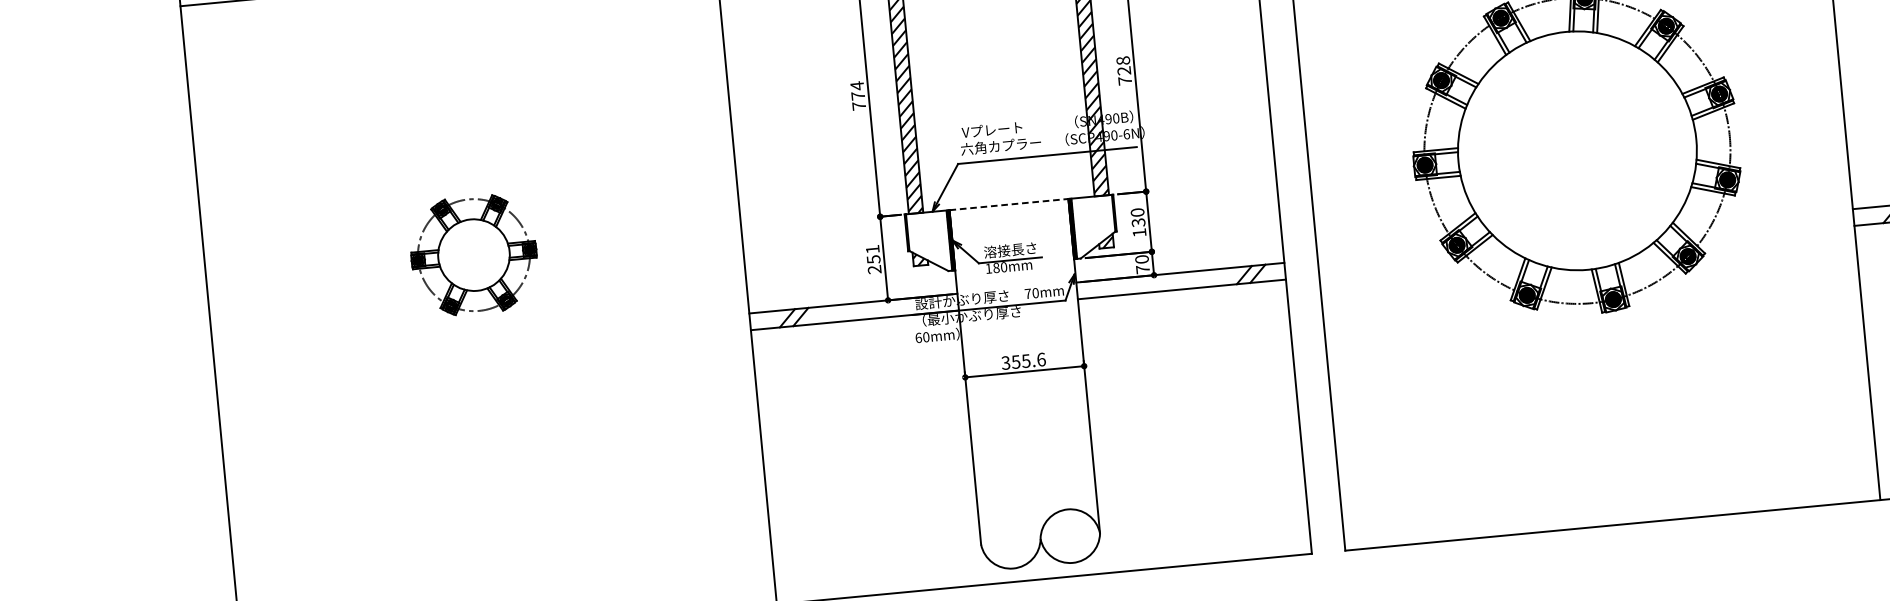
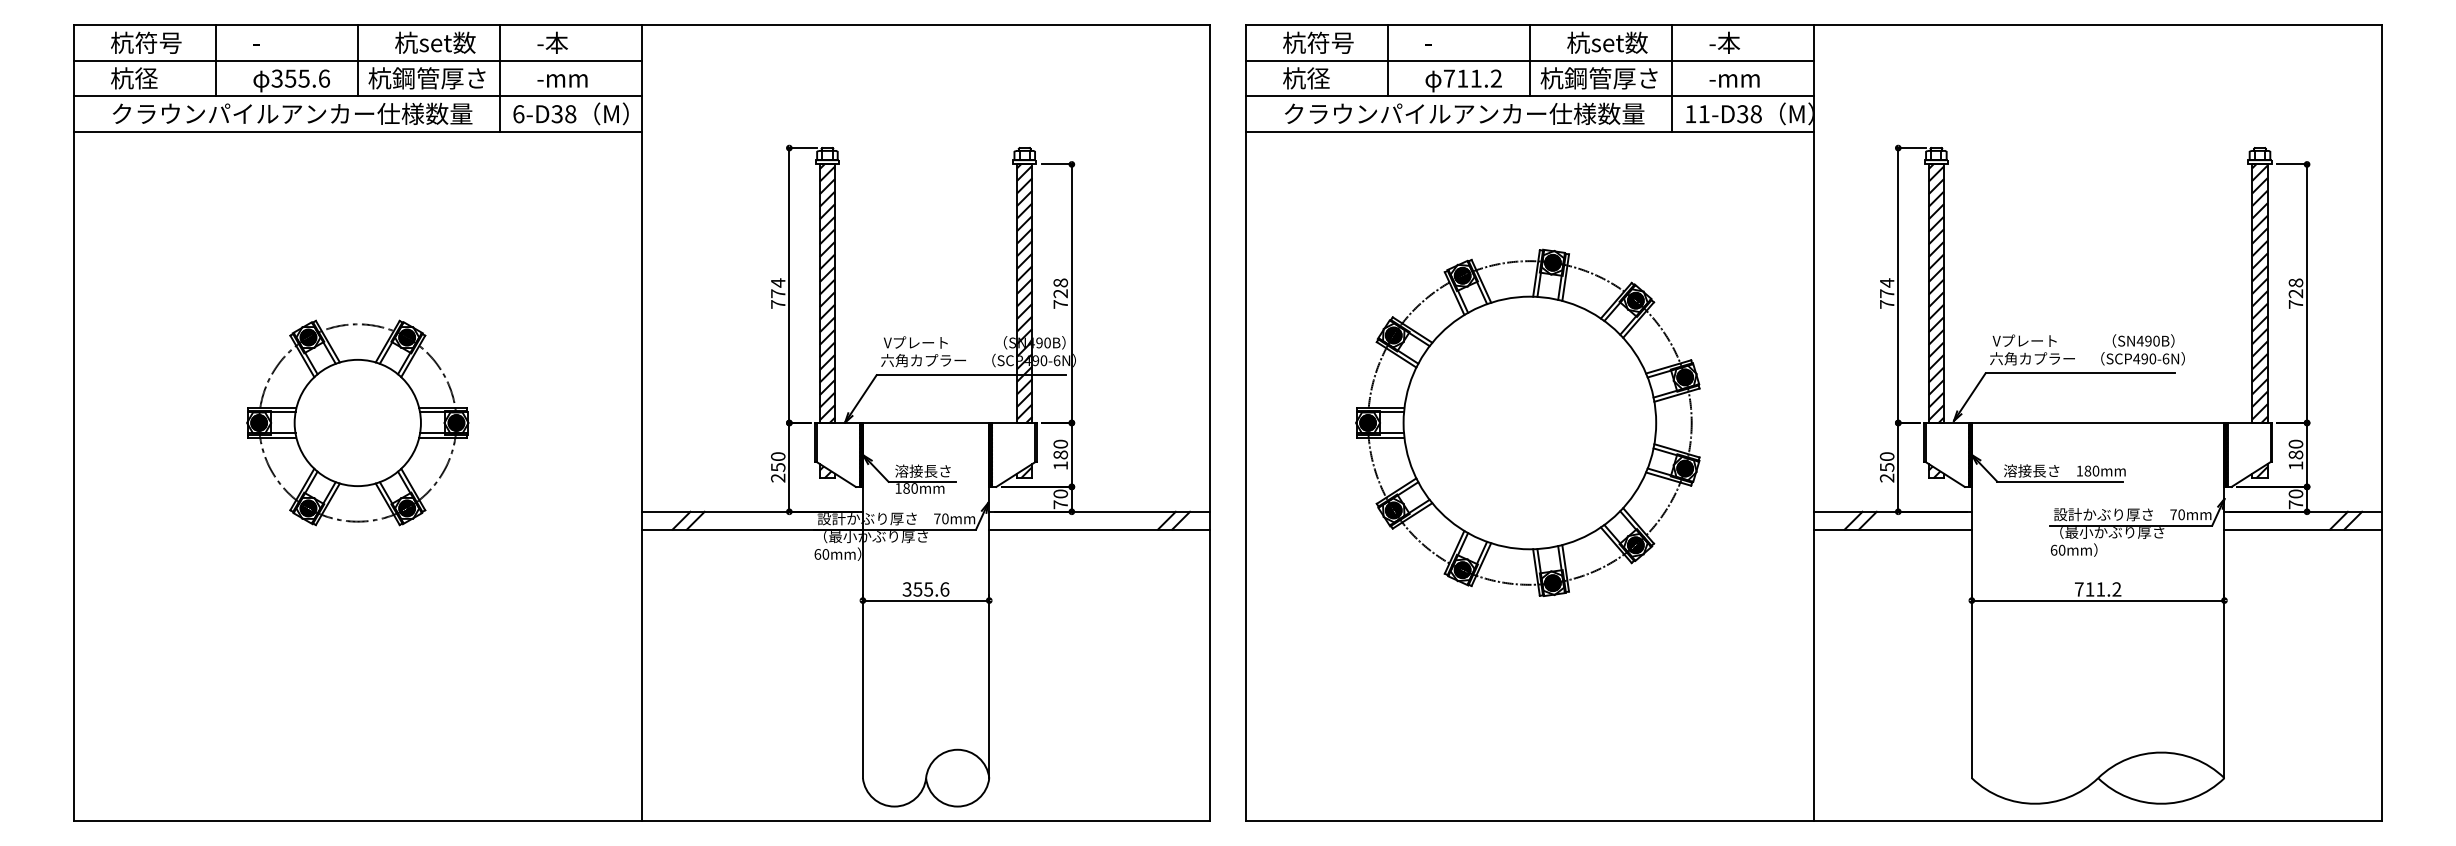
line: (1009, 205) -> (926, 423), dashed -> solid
text: (1138, 222) -> (1060, 454), 130 -> 180
text: (872, 249) -> (778, 456), 251 -> 250
part: (473, 254) -> (357, 422), size x1.67

